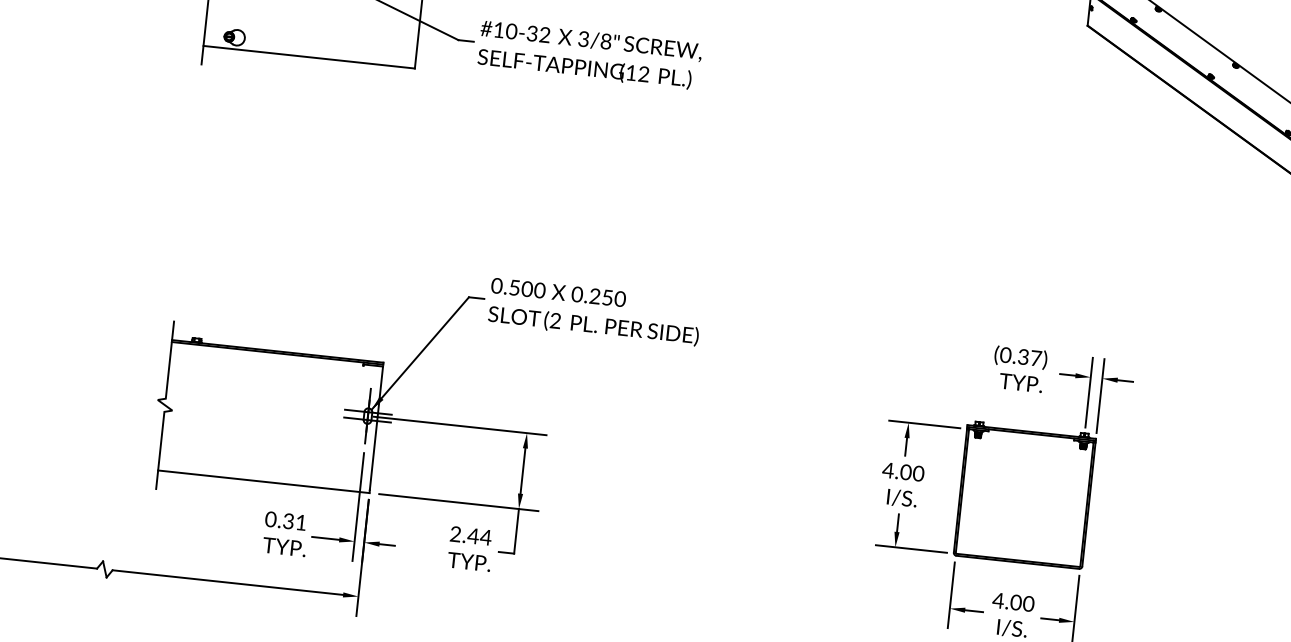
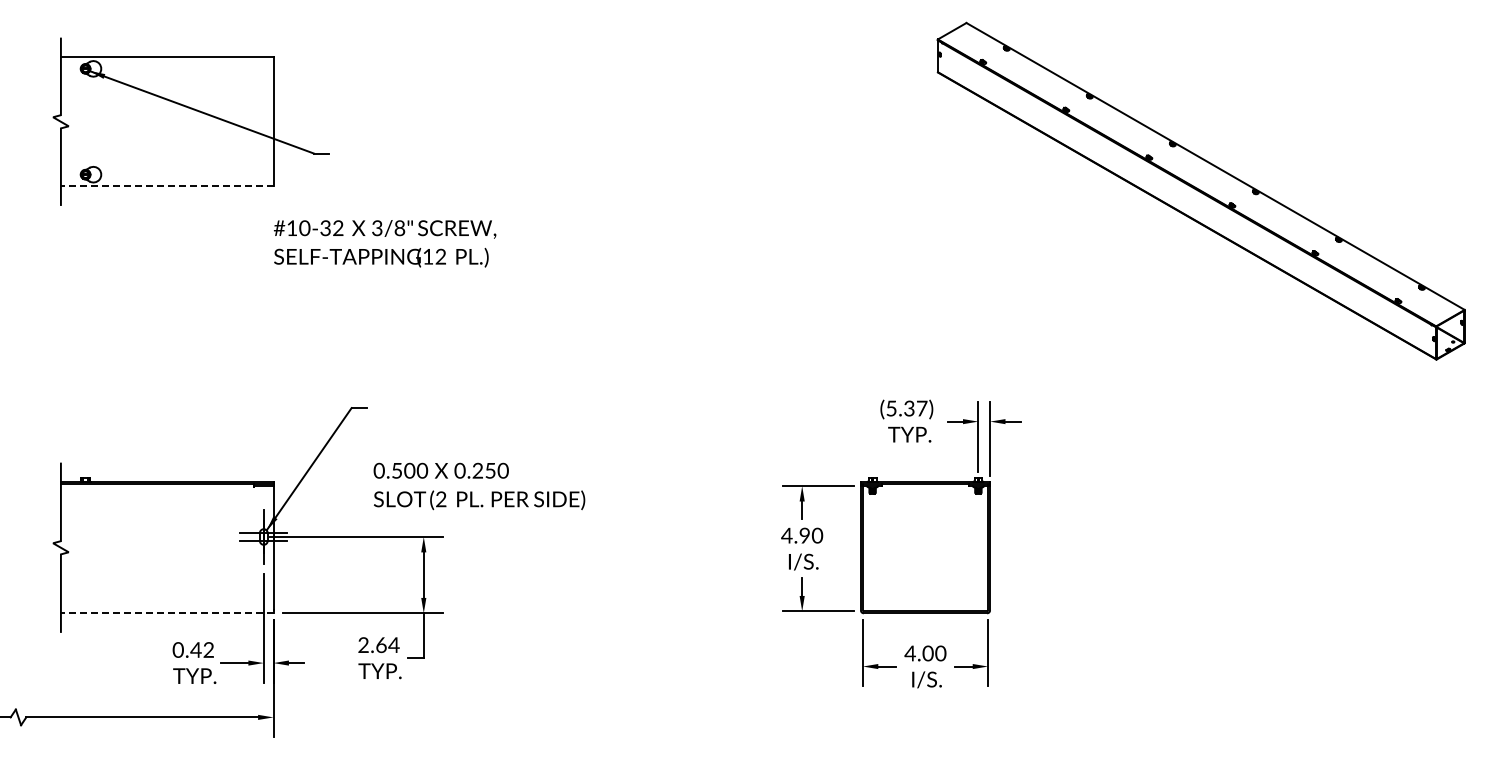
text: (590, 55) -> (385, 243), moved
line: (308, 57) -> (166, 186), solid -> dashed
text: (594, 312) -> (479, 486), moved
text: (1005, 355) -> (891, 408), (0.37) -> (5.37)
text: (905, 473) -> (804, 536), 4.00 -> 4.90
line: (263, 481) -> (166, 613), solid -> dashed
text: (294, 521) -> (201, 649), 0.31 -> 0.42
text: (473, 536) -> (381, 645), 2.44 -> 2.64

